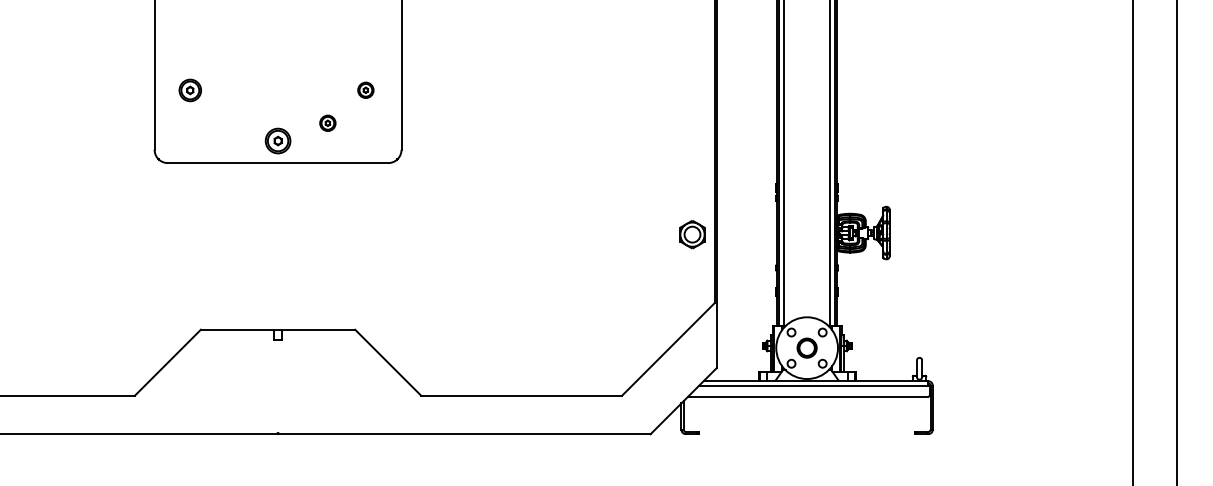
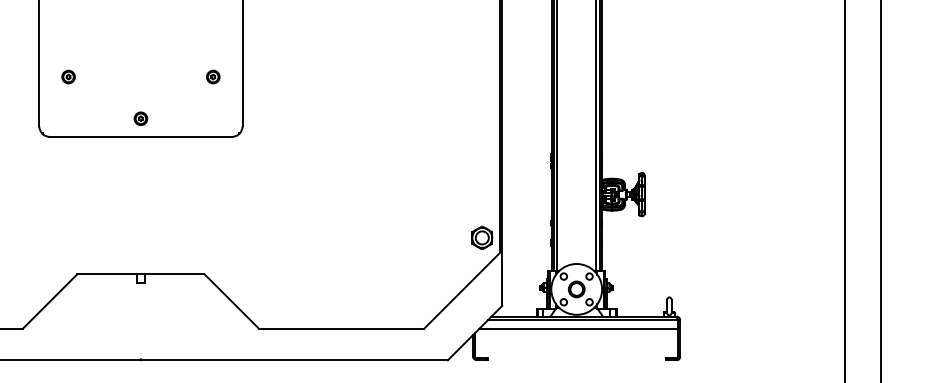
part: (189, 89) -> (67, 76), size x0.71
part: (327, 122) -> (181, 103), removed
part: (277, 140) -> (140, 118), size x0.62
part: (692, 234) -> (482, 237), moved

